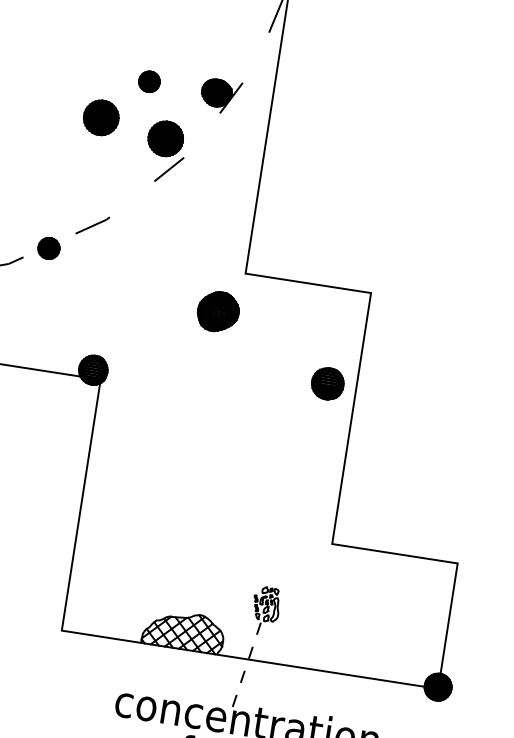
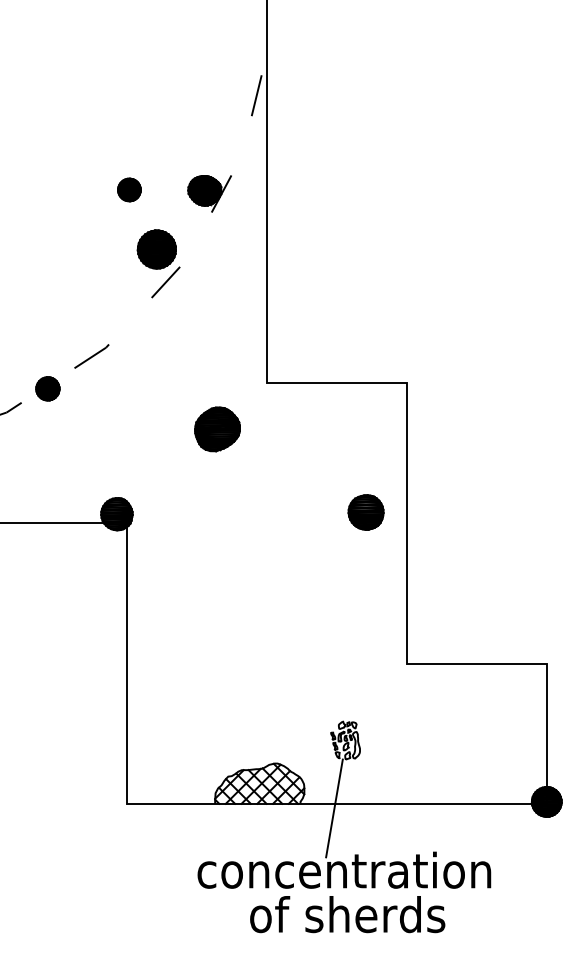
part: (100, 117) -> (82, 237), removed
part: (218, 311) -> (217, 429), moved
part: (327, 383) -> (365, 512), moved
line: (247, 663) -> (334, 808), dashed -> solid

